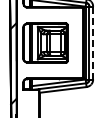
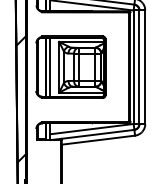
line: (93, 43) -> (145, 67), dashed -> solid

